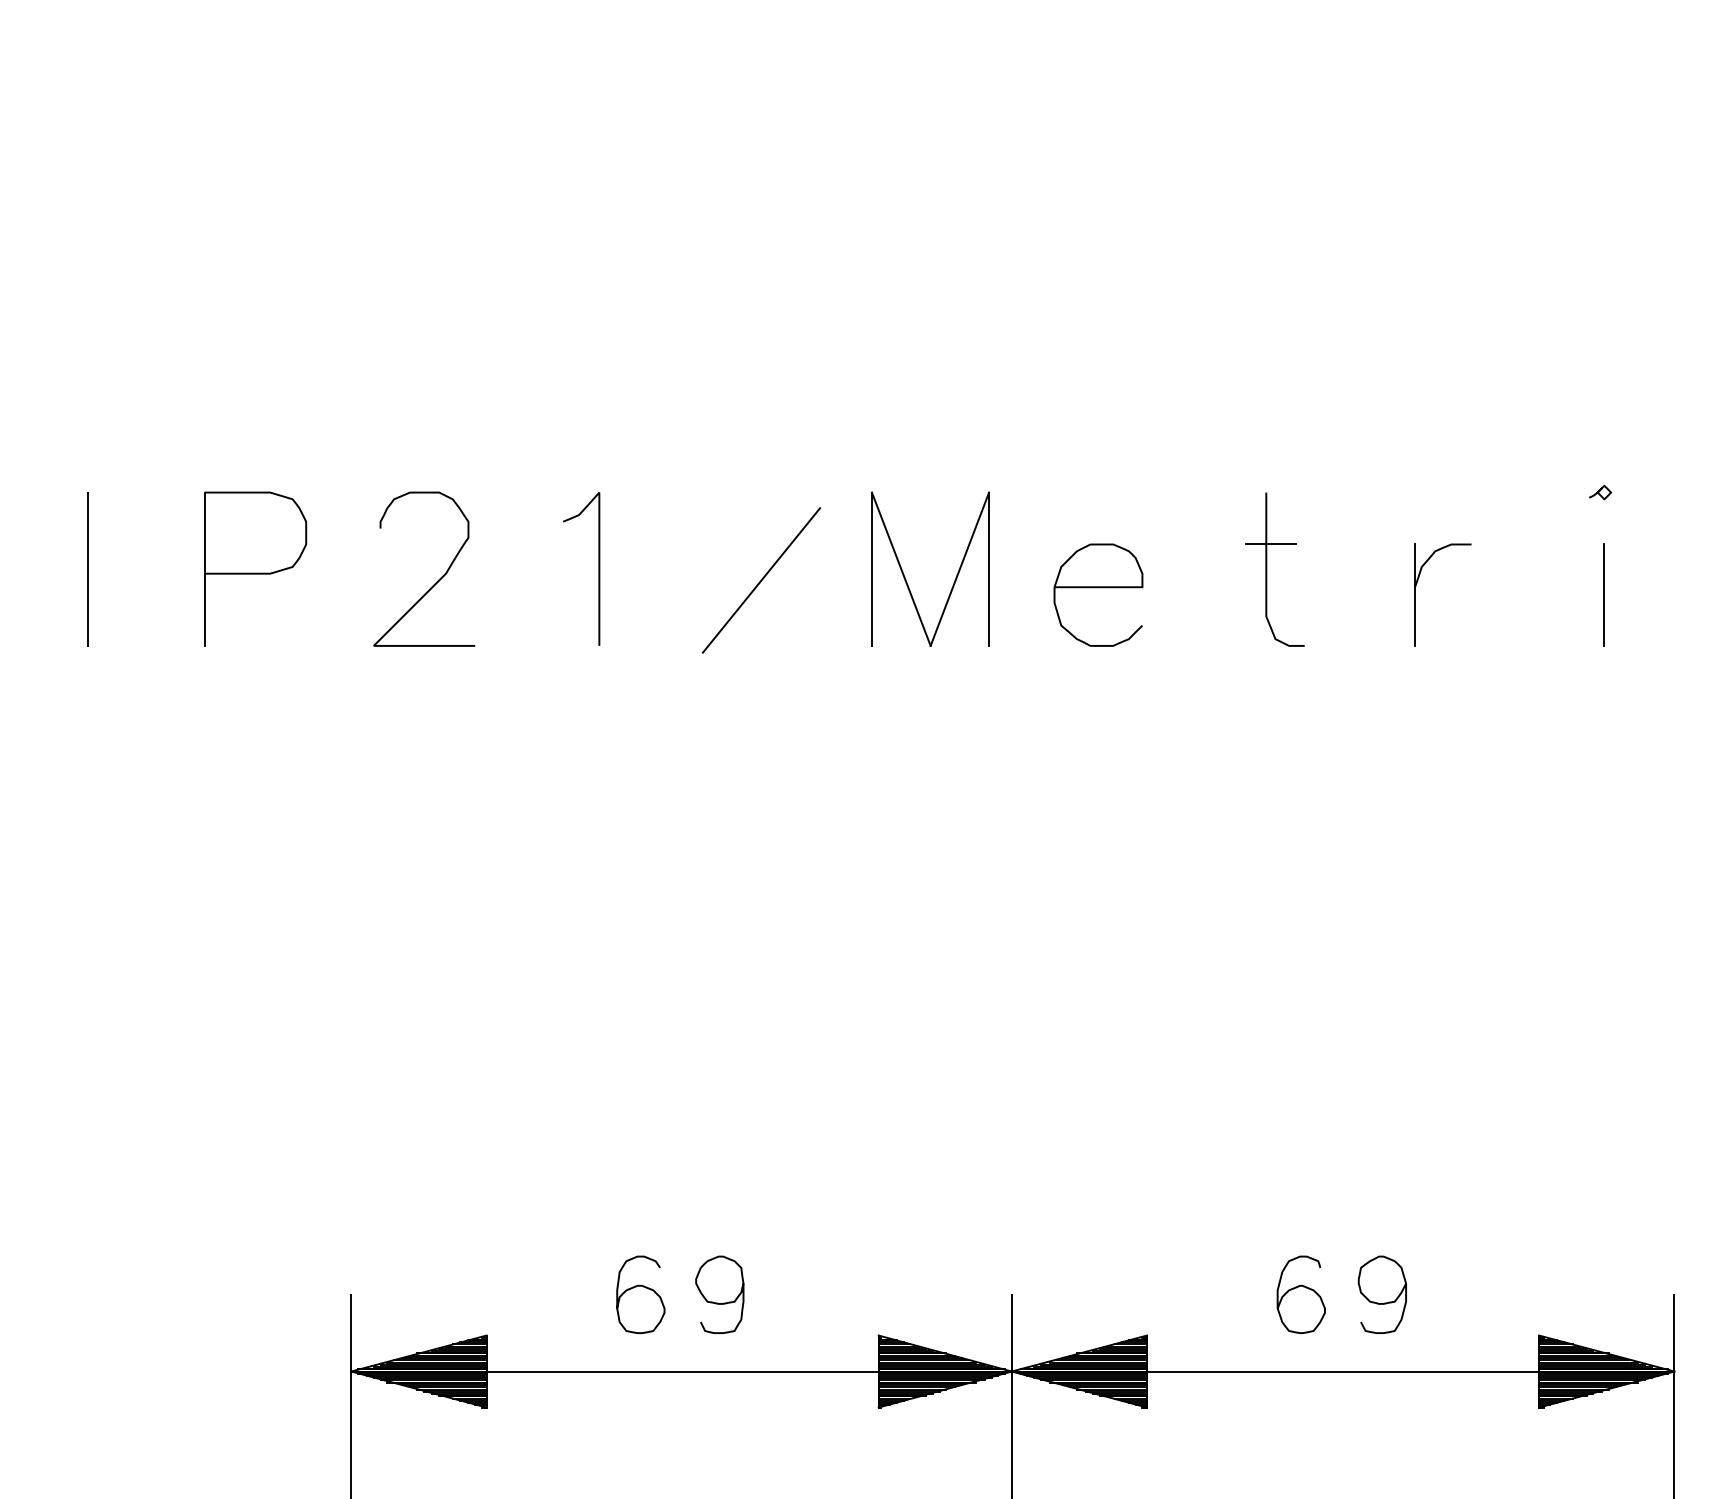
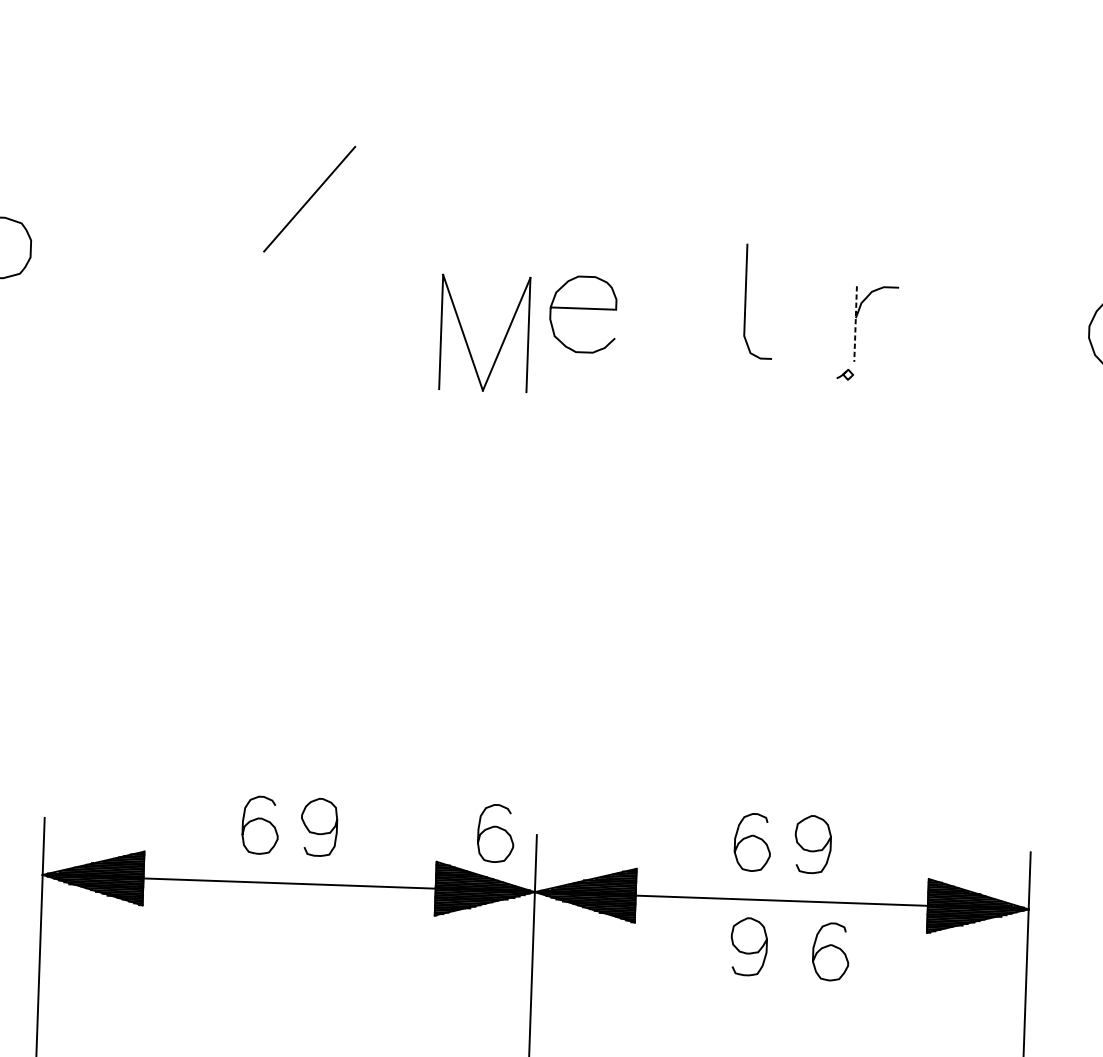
part: (1600, 492) -> (845, 374), moved
line: (1270, 544) -> (749, 282), removed
curve: (598, 568) -> (247, 282), removed
part: (905, 576) -> (465, 338), moved
curve: (437, 580) -> (127, 287), removed
line: (761, 580) -> (309, 199), moved
curve: (1098, 588) -> (583, 309), moved
line: (1604, 594) -> (996, 328), removed
line: (1415, 595) -> (855, 324), solid -> dashed
curve: (959, 1287) -> (498, 828), added
curve: (1406, 1431) -> (827, 947), added
curve: (1297, 1442) -> (745, 952), added

